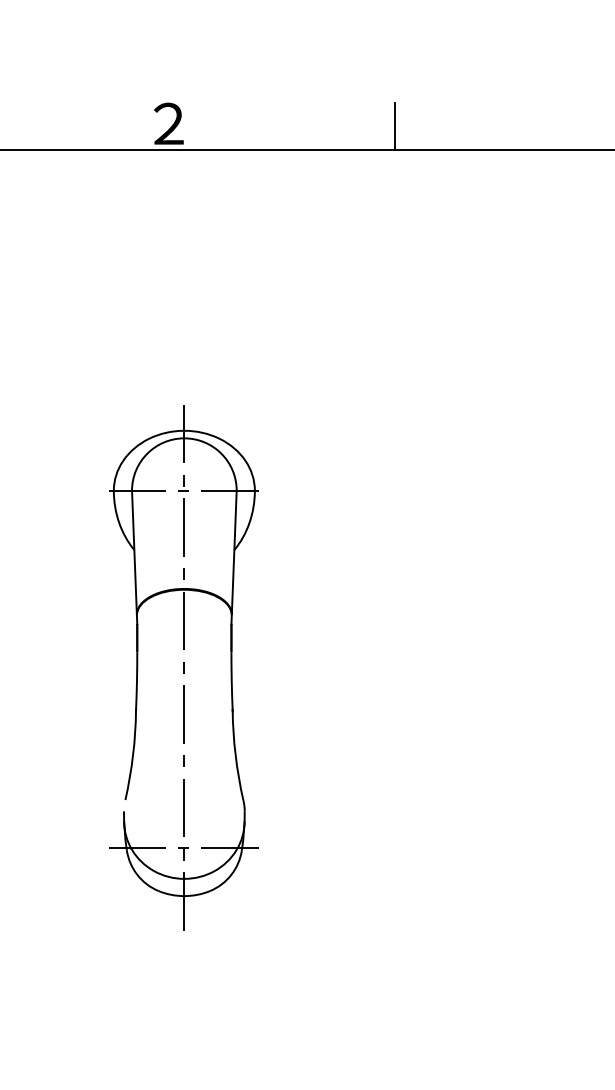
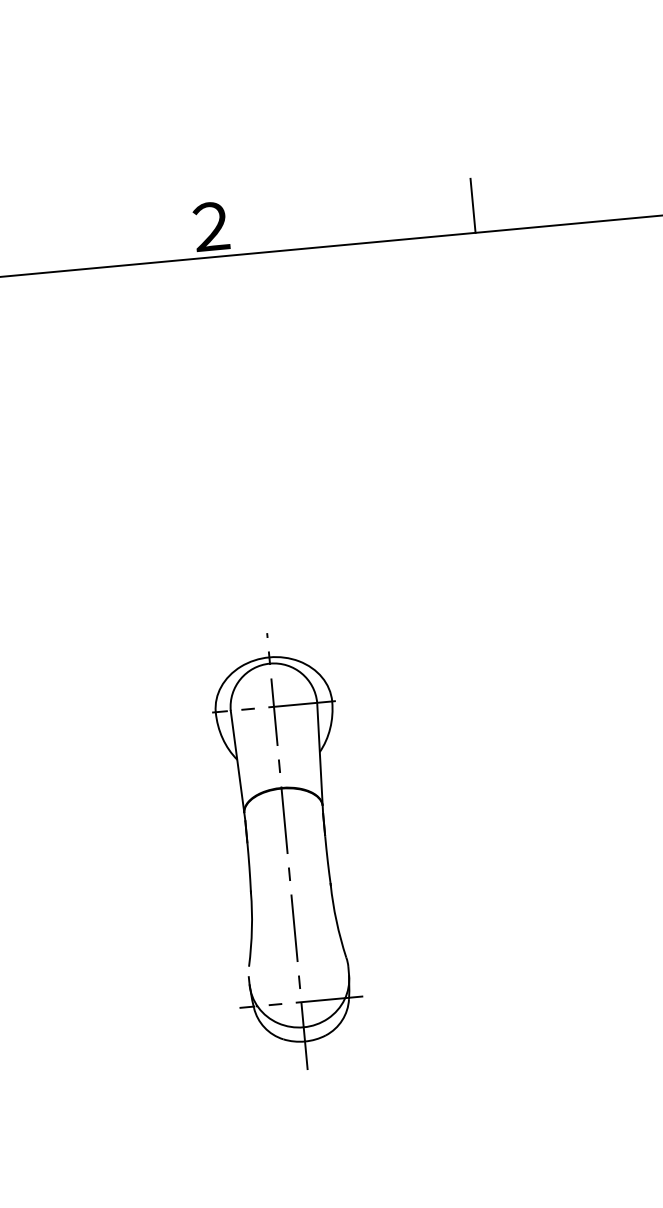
part: (184, 665) -> (287, 850), size x0.71

